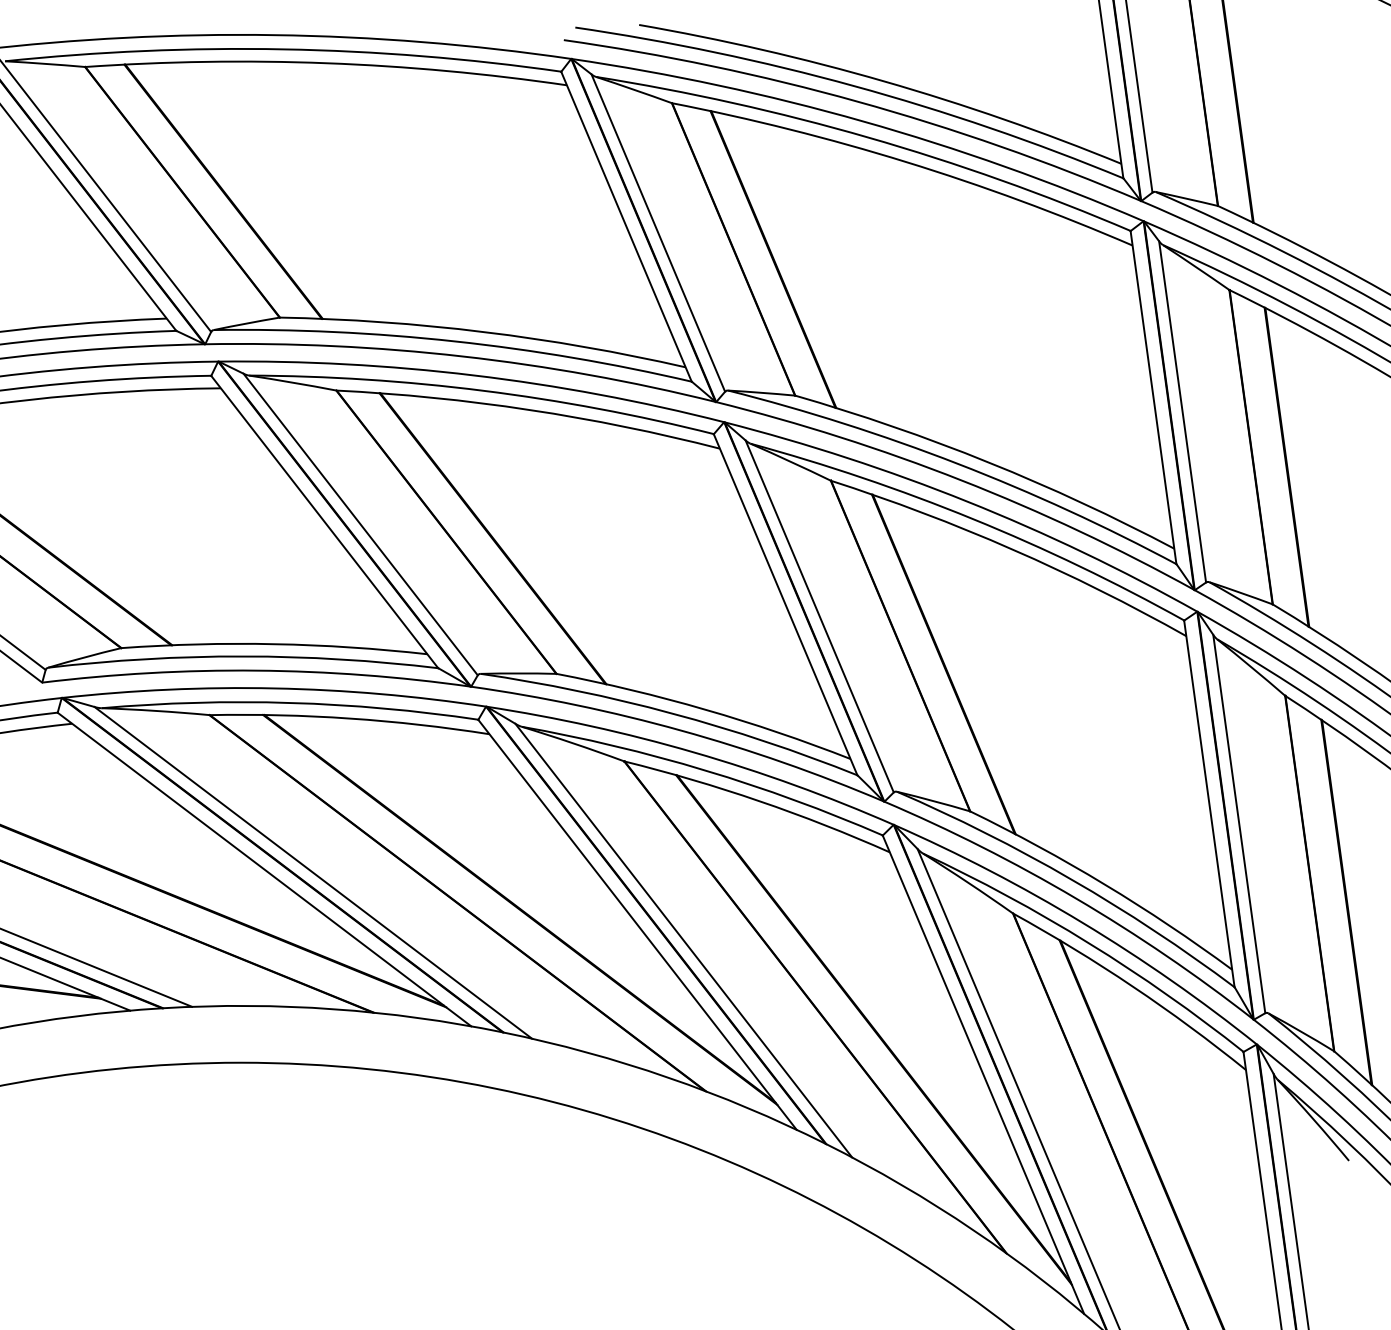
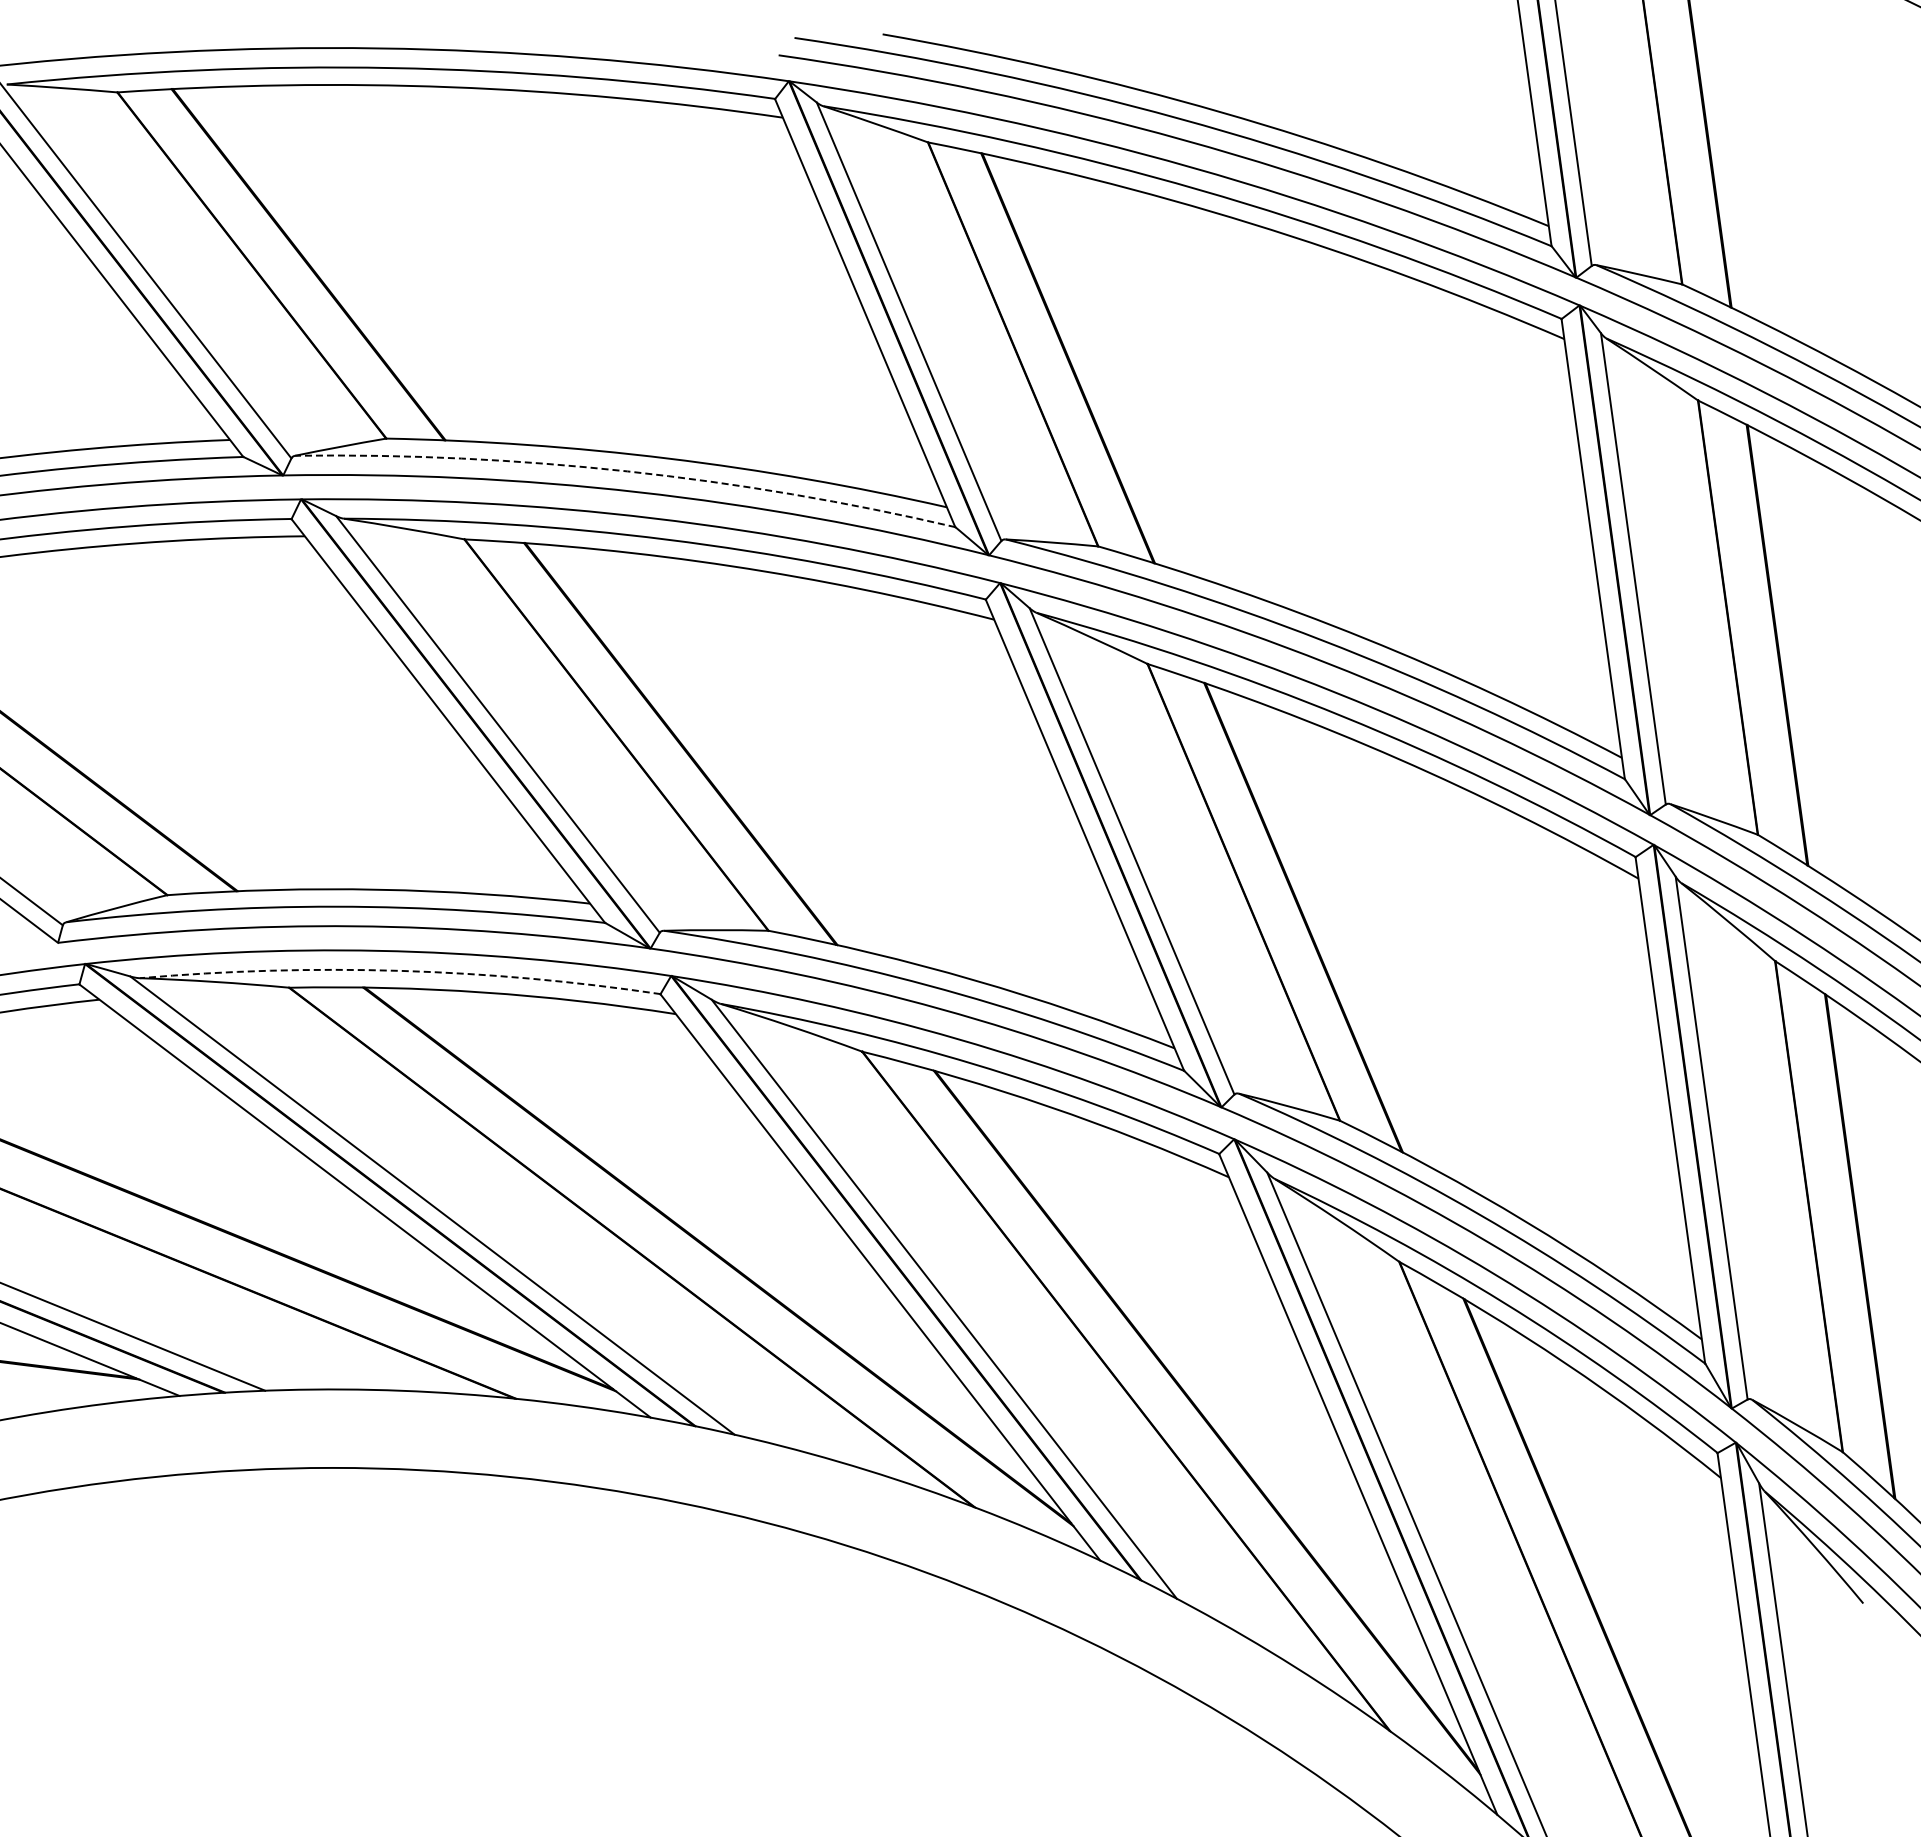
arc: (454, 341) -> (627, 471), solid -> dashed
arc: (290, 702) -> (400, 970), solid -> dashed

